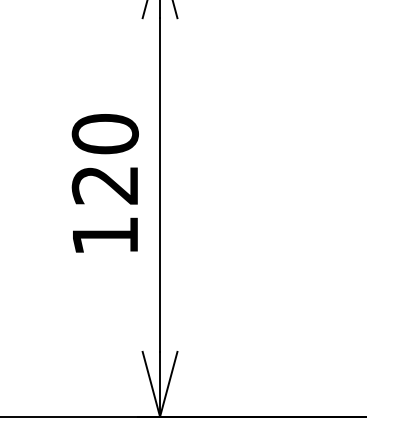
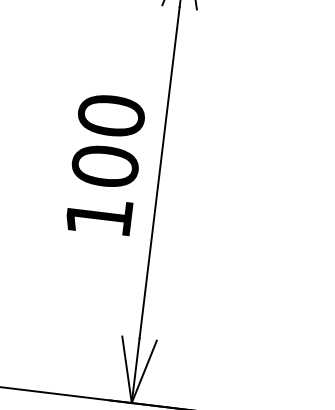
text: (104, 184) -> (104, 165), 120 -> 100

